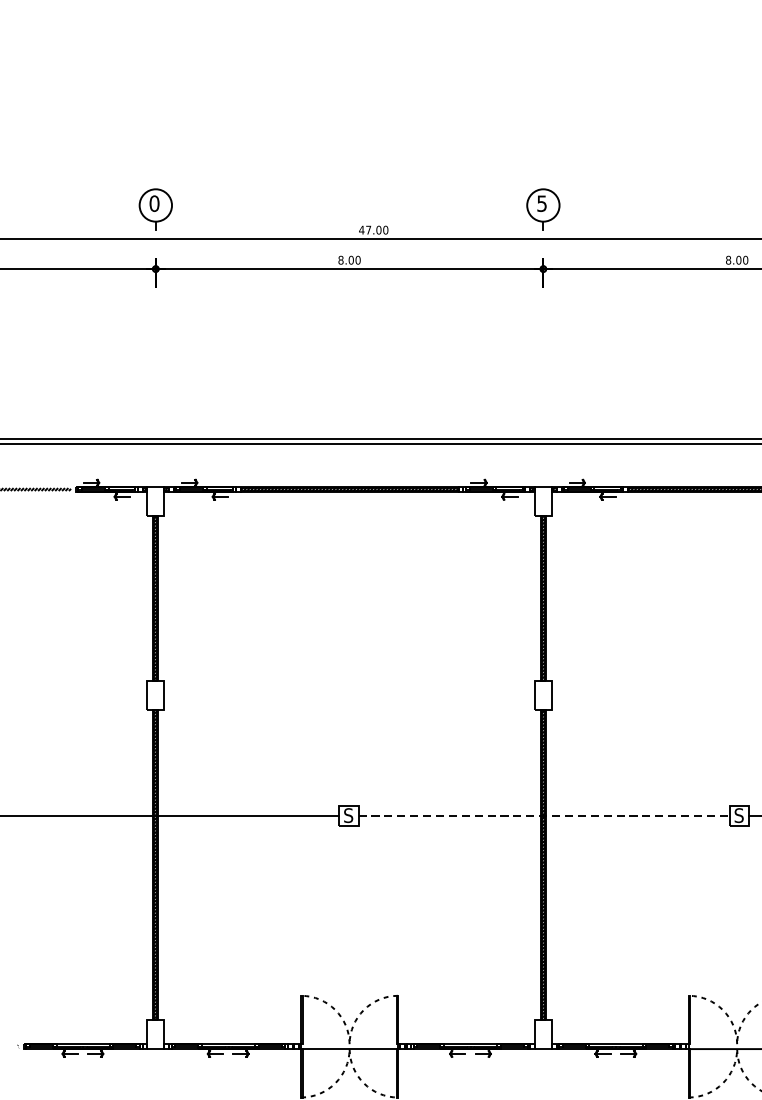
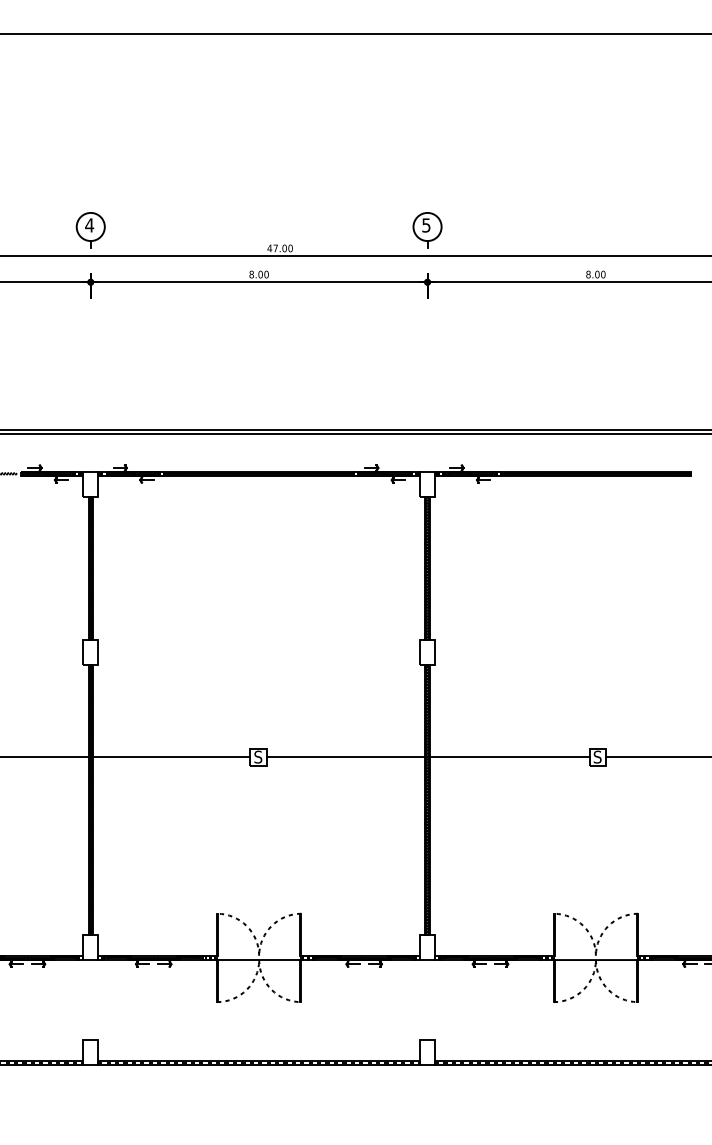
text: (154, 203) -> (89, 225), 0 -> 4
line: (544, 815) -> (428, 757), dashed -> solid

